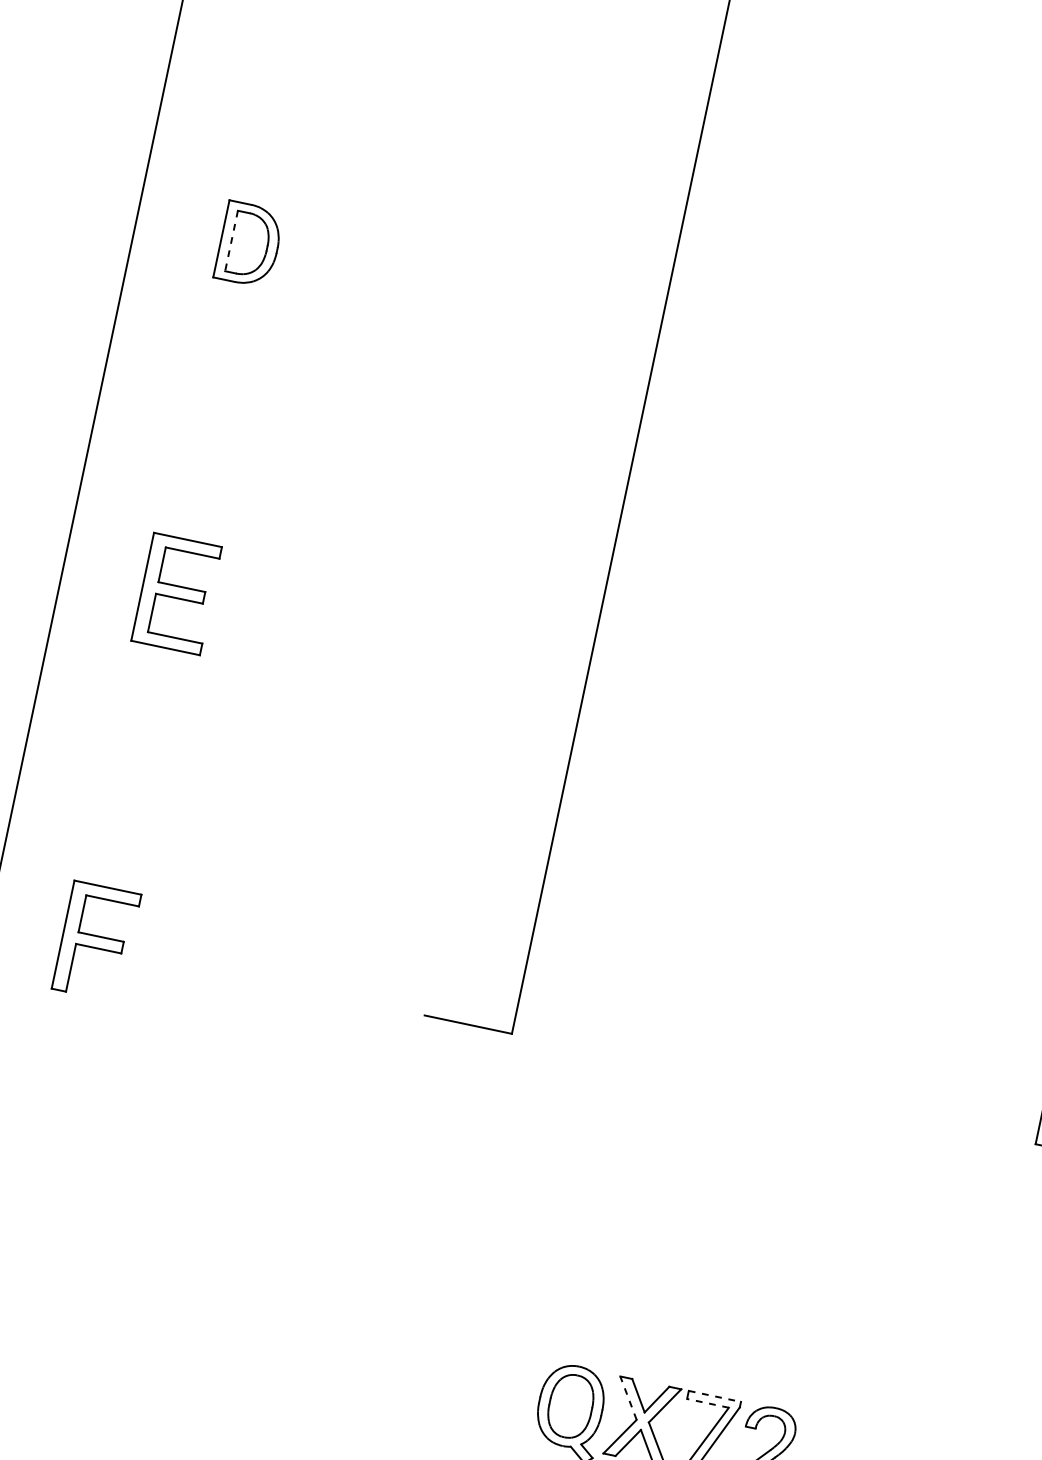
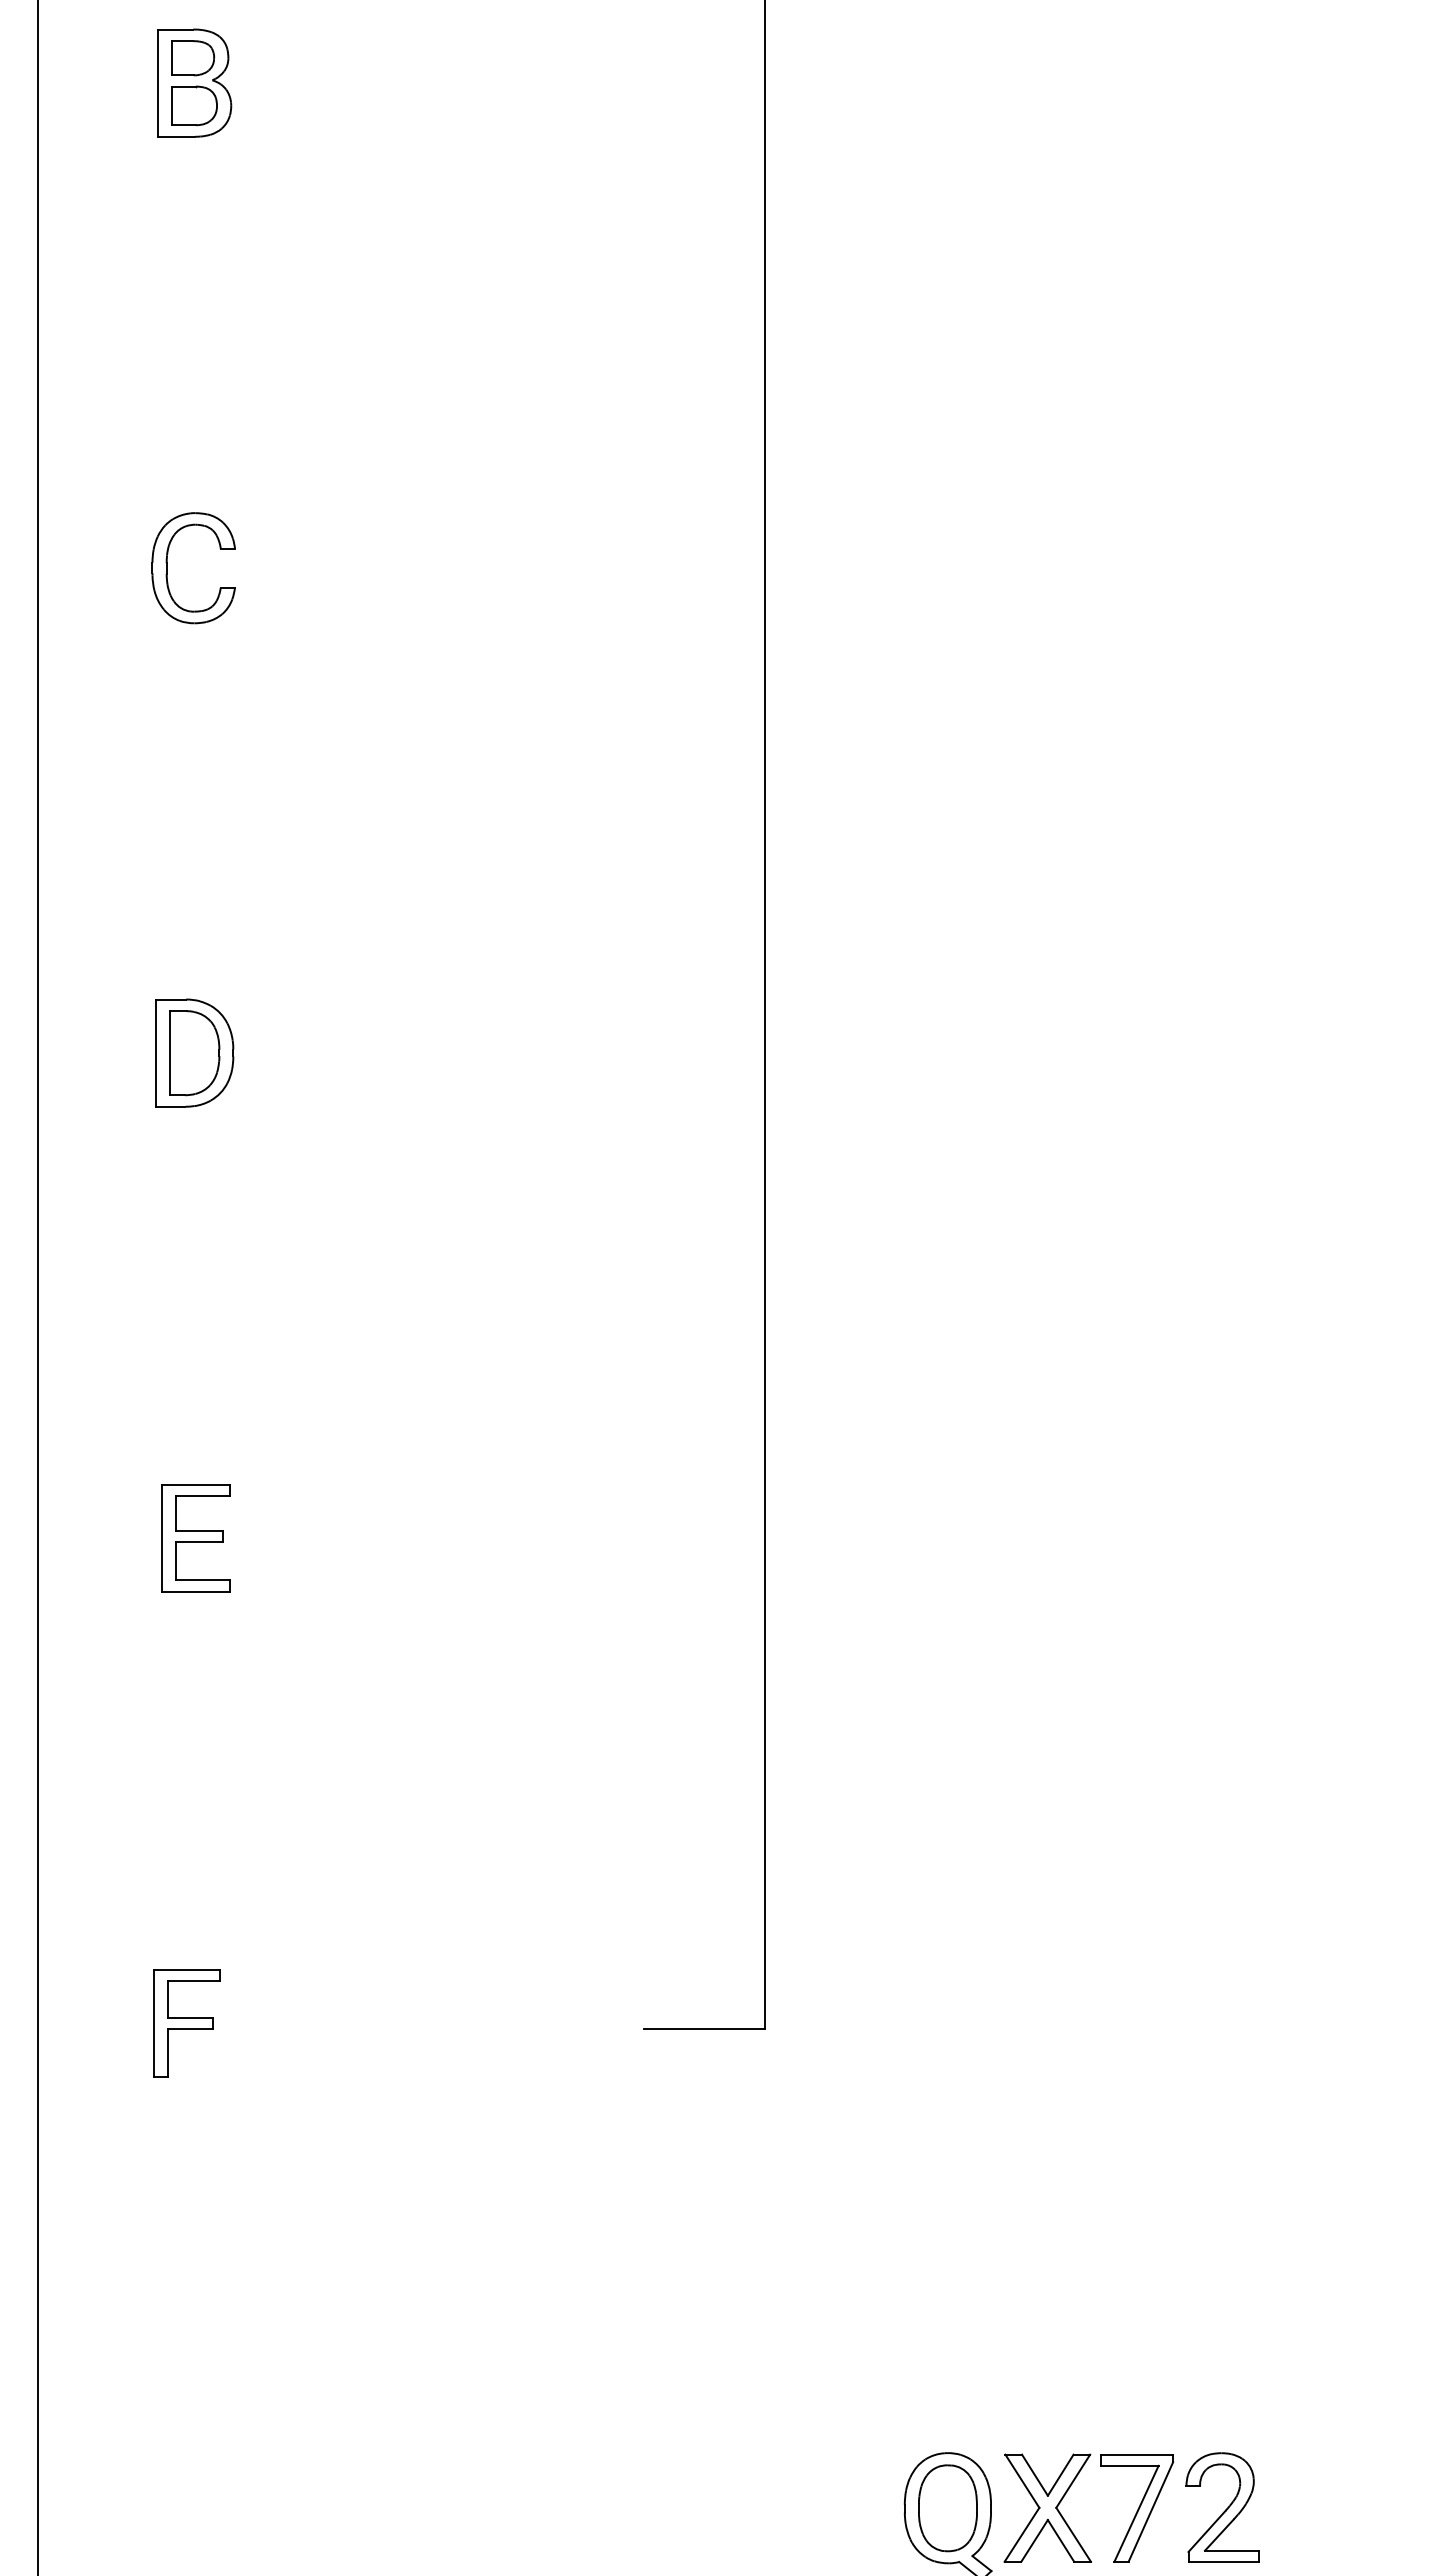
line: (231, 241) -> (170, 1053), dashed -> solid
part: (176, 594) -> (195, 1538), size x0.71
part: (96, 941) -> (186, 2023), size x0.71
line: (715, 1396) -> (1137, 2454), dashed -> solid
line: (628, 1398) -> (1022, 2481), dashed -> solid
line: (707, 1403) -> (1129, 2465), dashed -> solid

